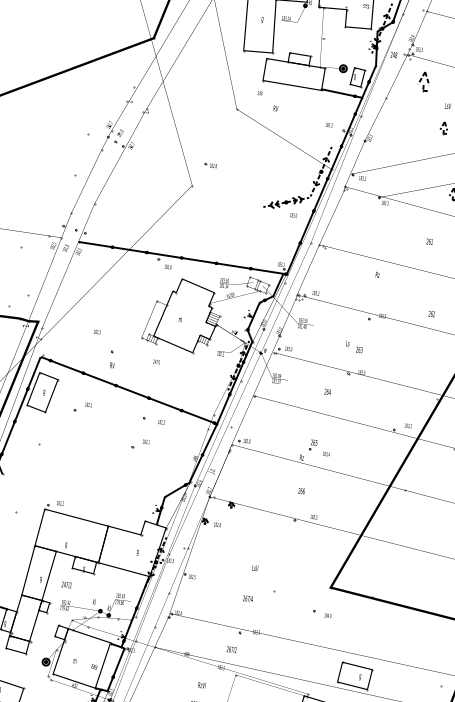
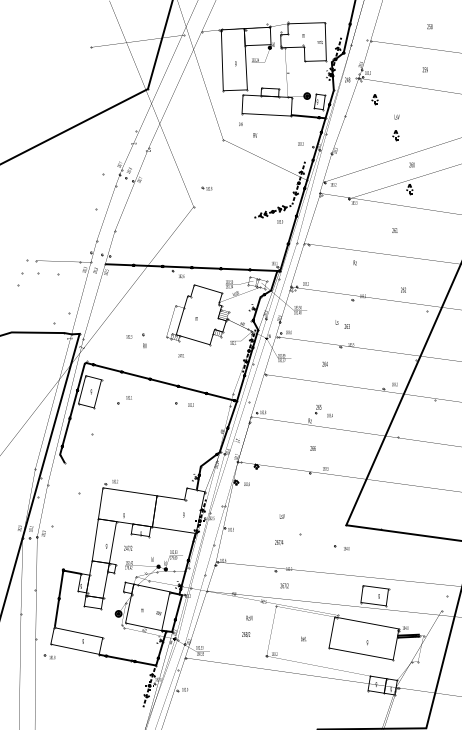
part: (423, 82) -> (374, 99), size x0.62
part: (112, 358) -> (144, 340), moved
part: (140, 444) -> (175, 425), removed
text: (231, 649) -> (284, 585), moved

